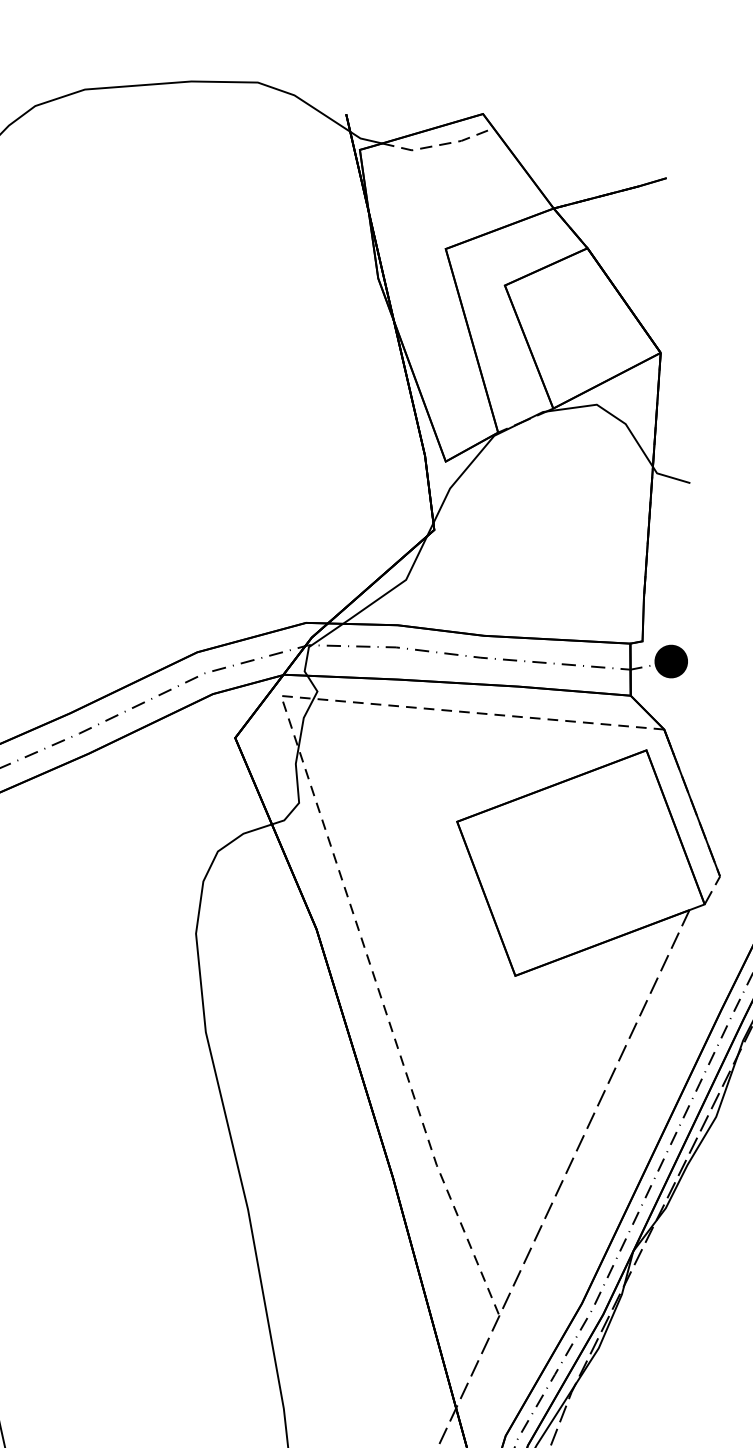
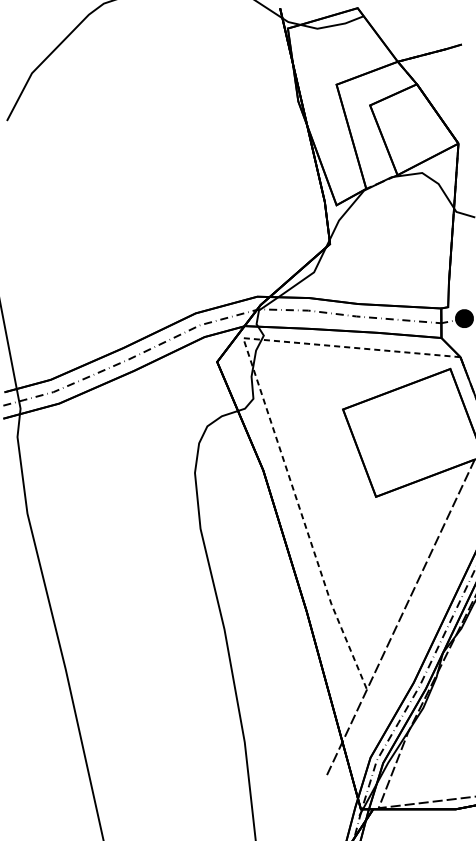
line: (438, 144) -> (332, 25), dashed -> solid

